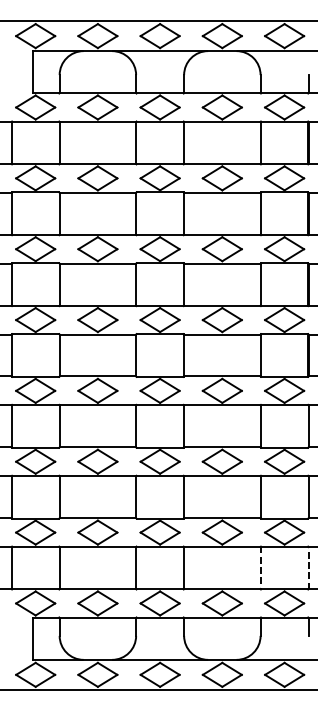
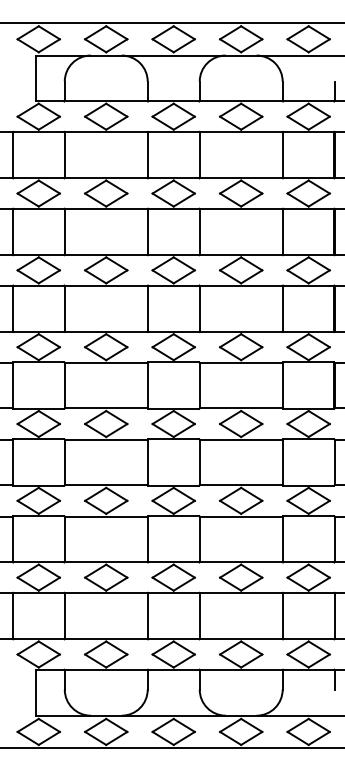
line: (260, 568) -> (282, 616), dashed -> solid
line: (308, 568) -> (334, 616), dashed -> solid

